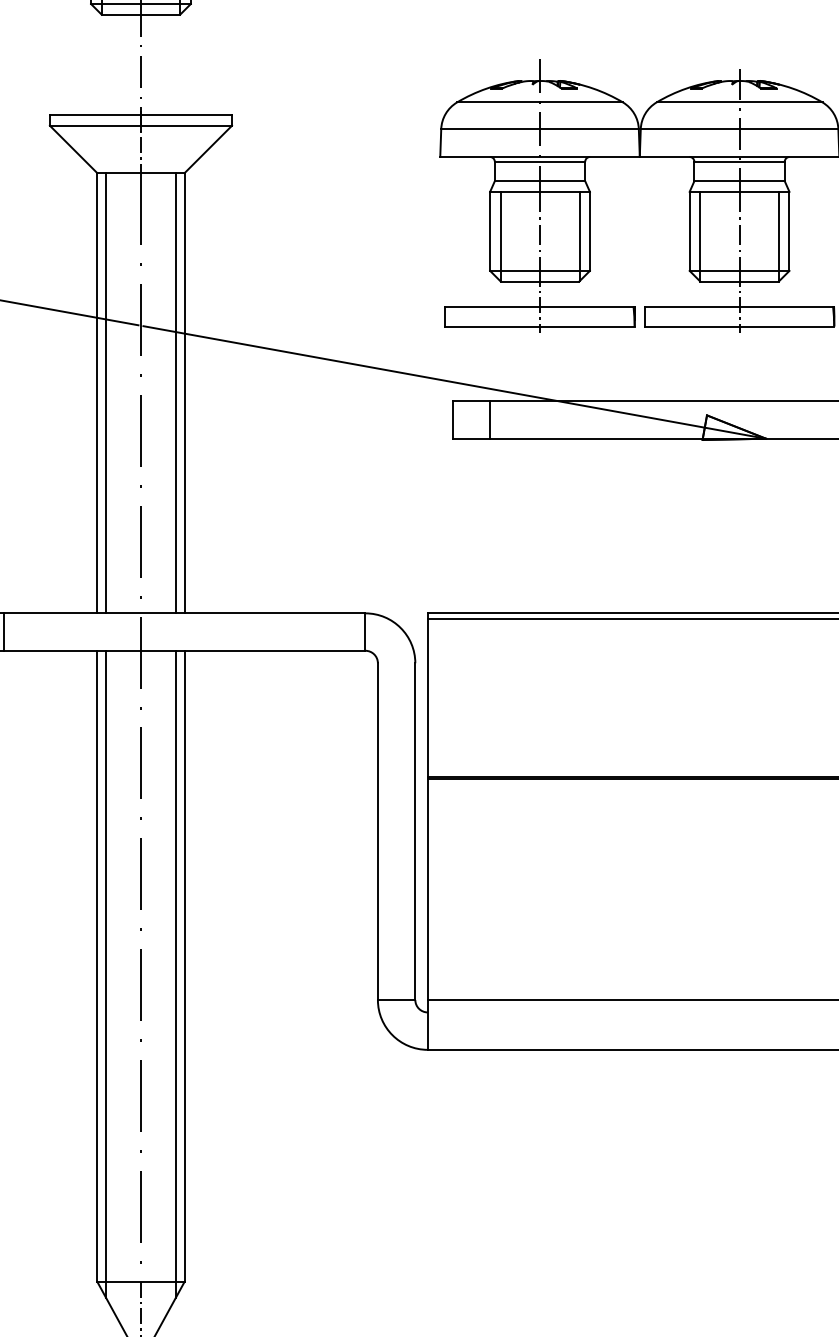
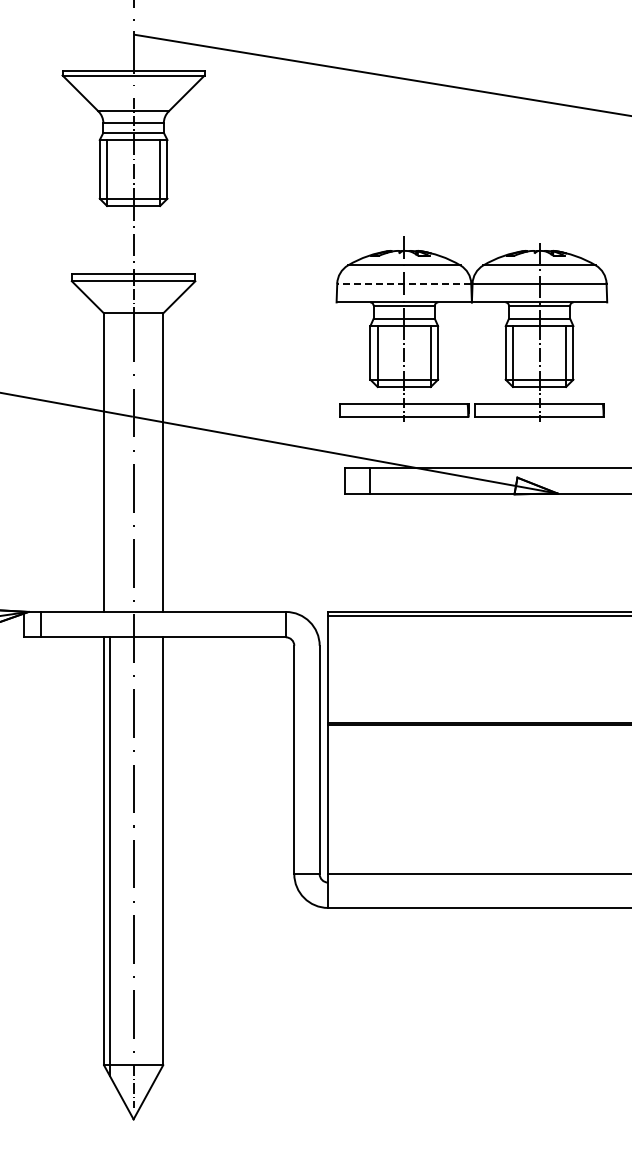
line: (540, 129) -> (404, 283), solid -> dashed
line: (106, 392) -> (110, 462), removed
line: (176, 392) -> (157, 462), removed
line: (176, 973) -> (157, 856), removed

